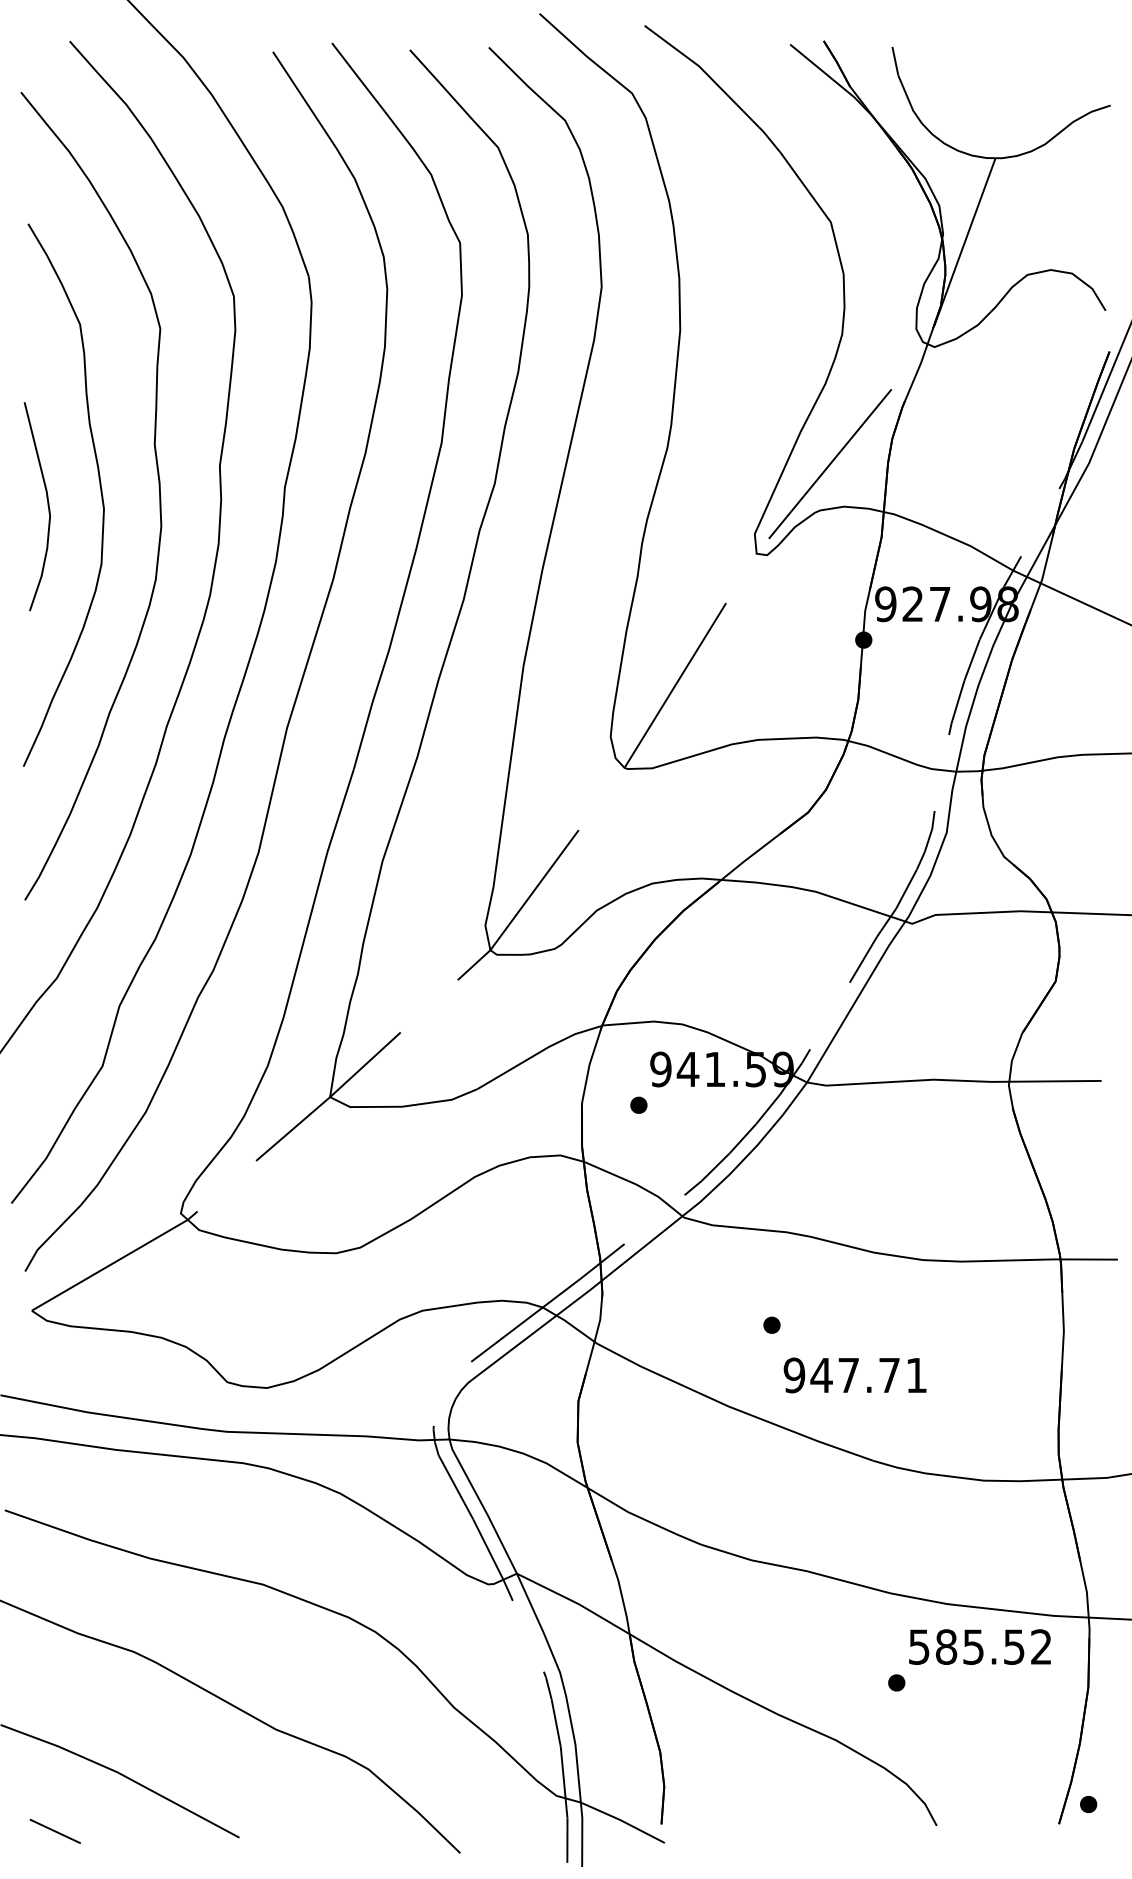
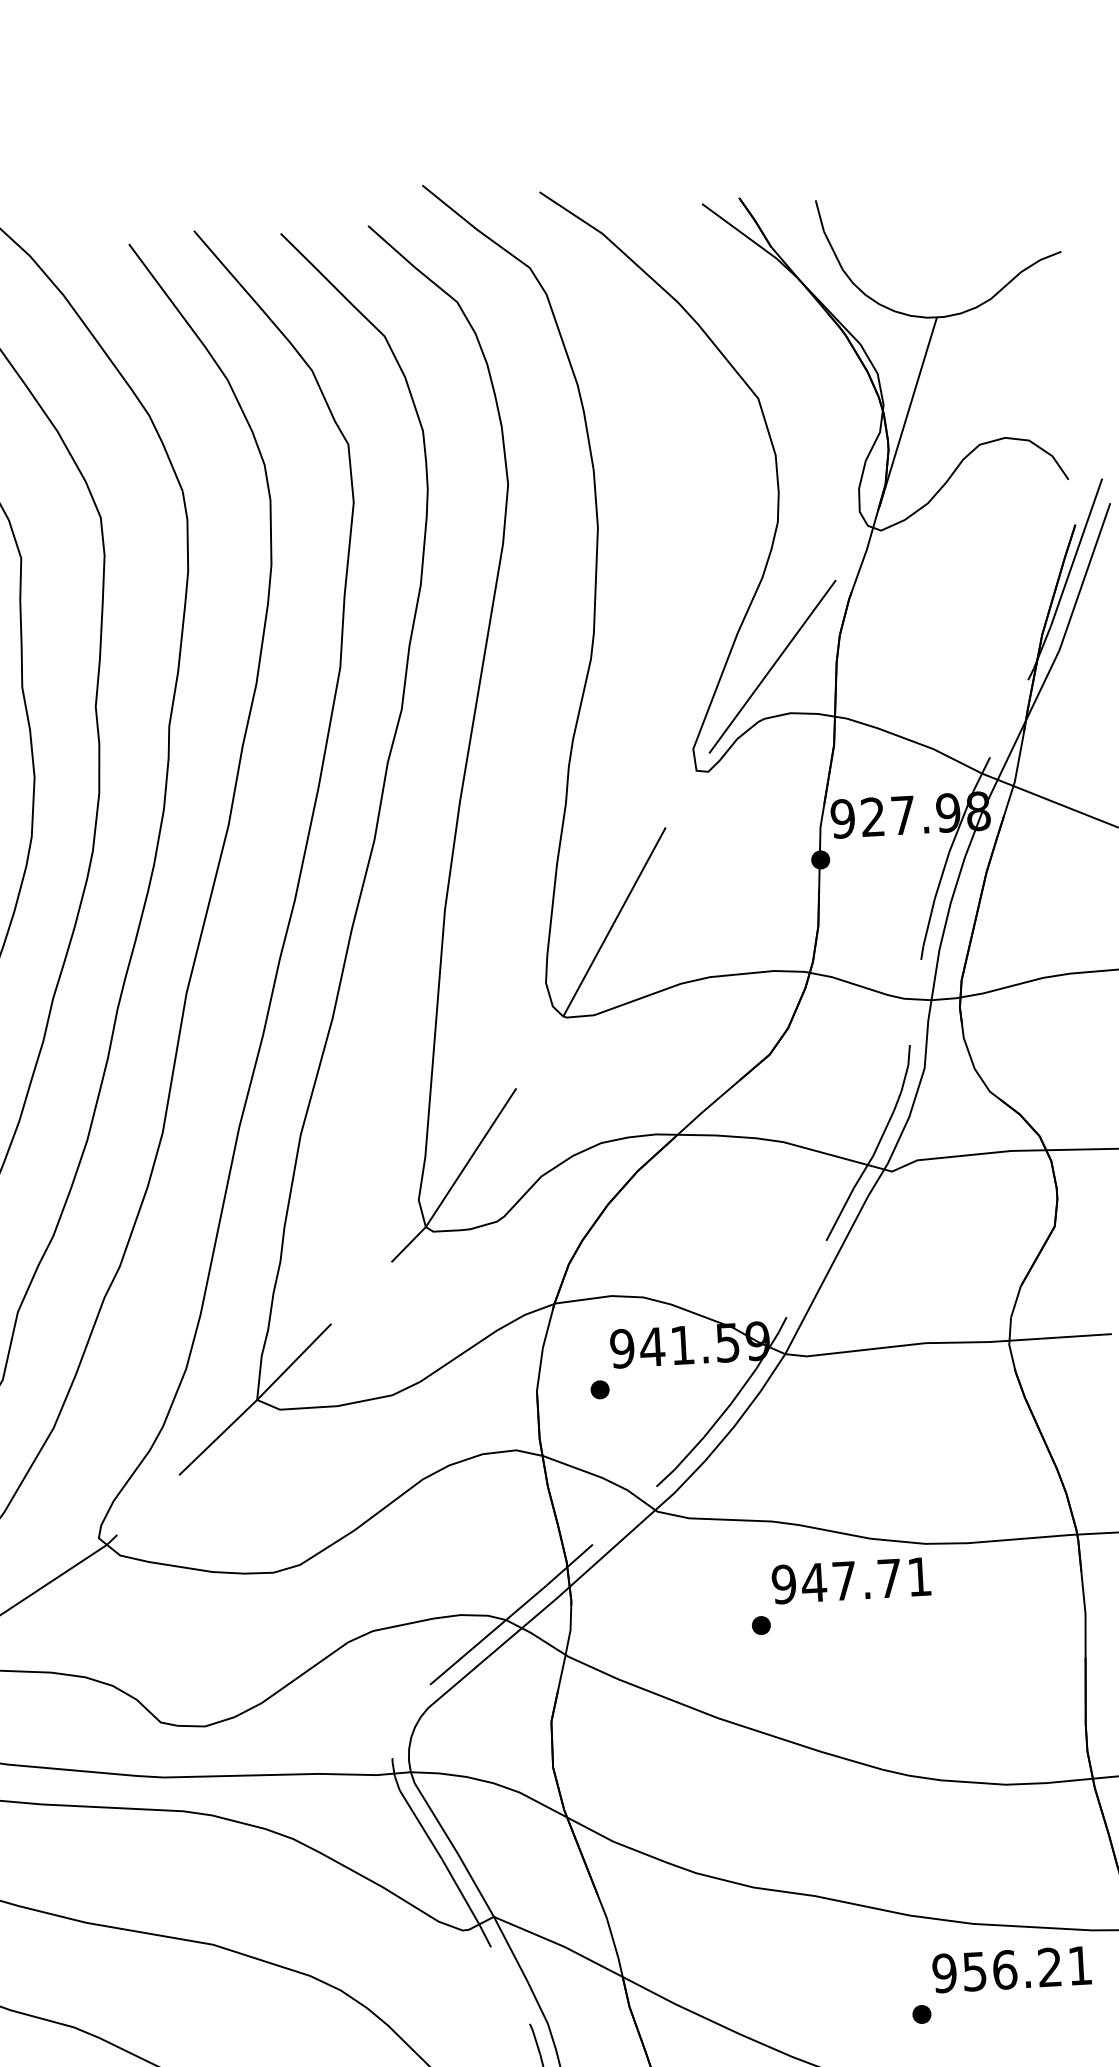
text: (854, 1375) -> (850, 1580), moved
text: (979, 1646) -> (1011, 1968), 585.52 -> 956.21

